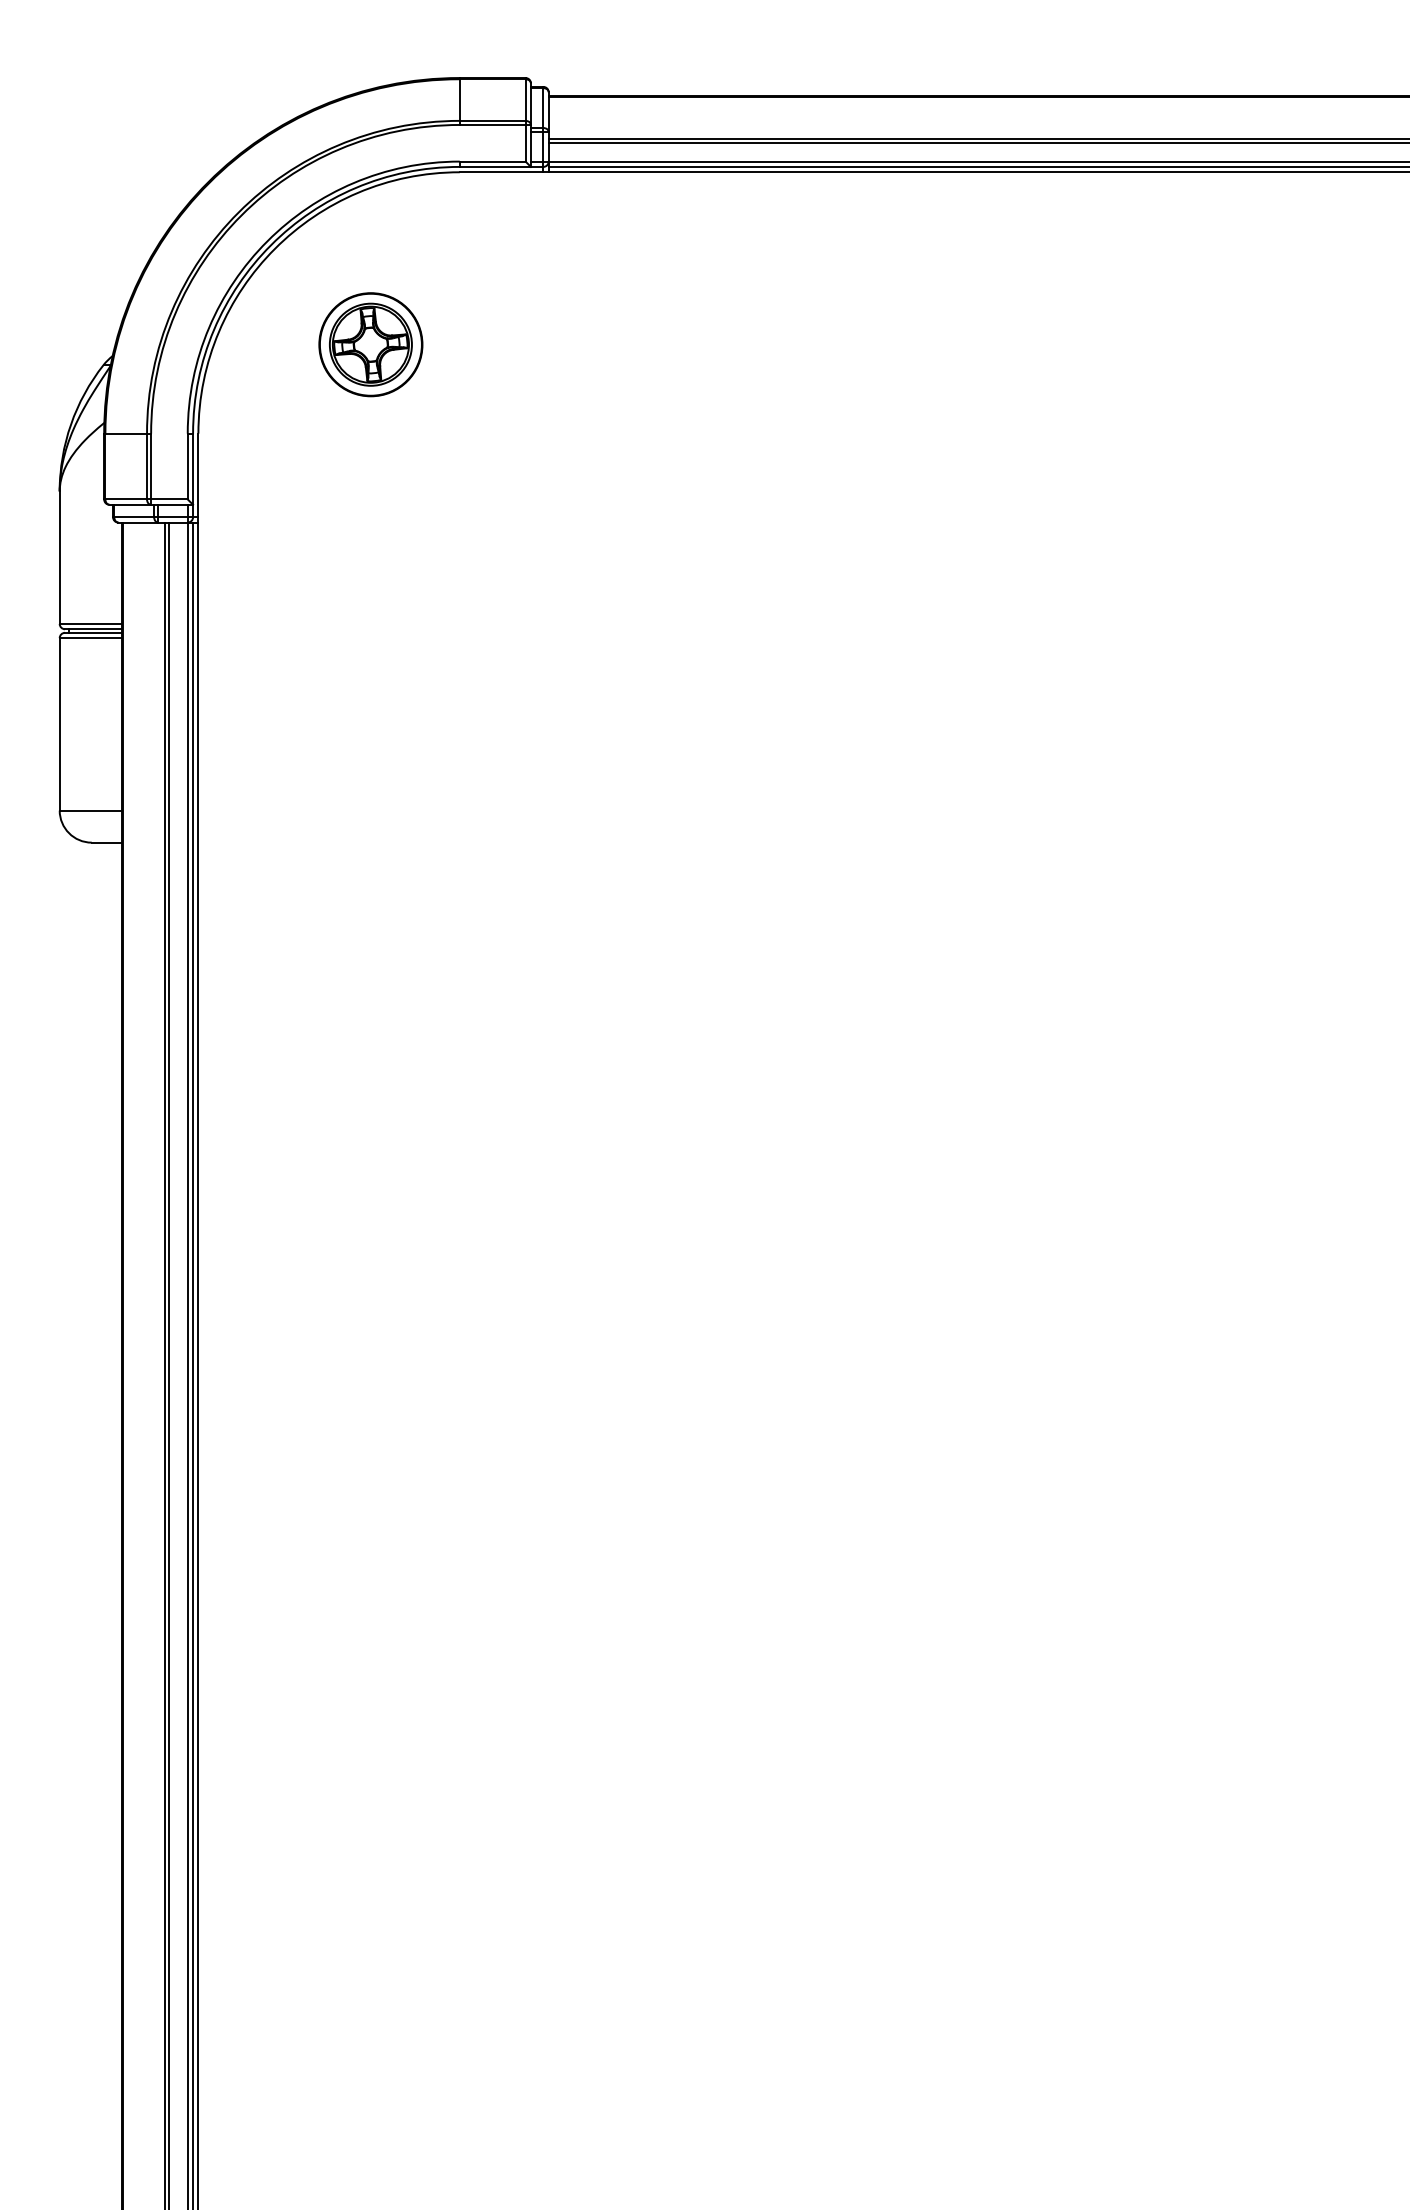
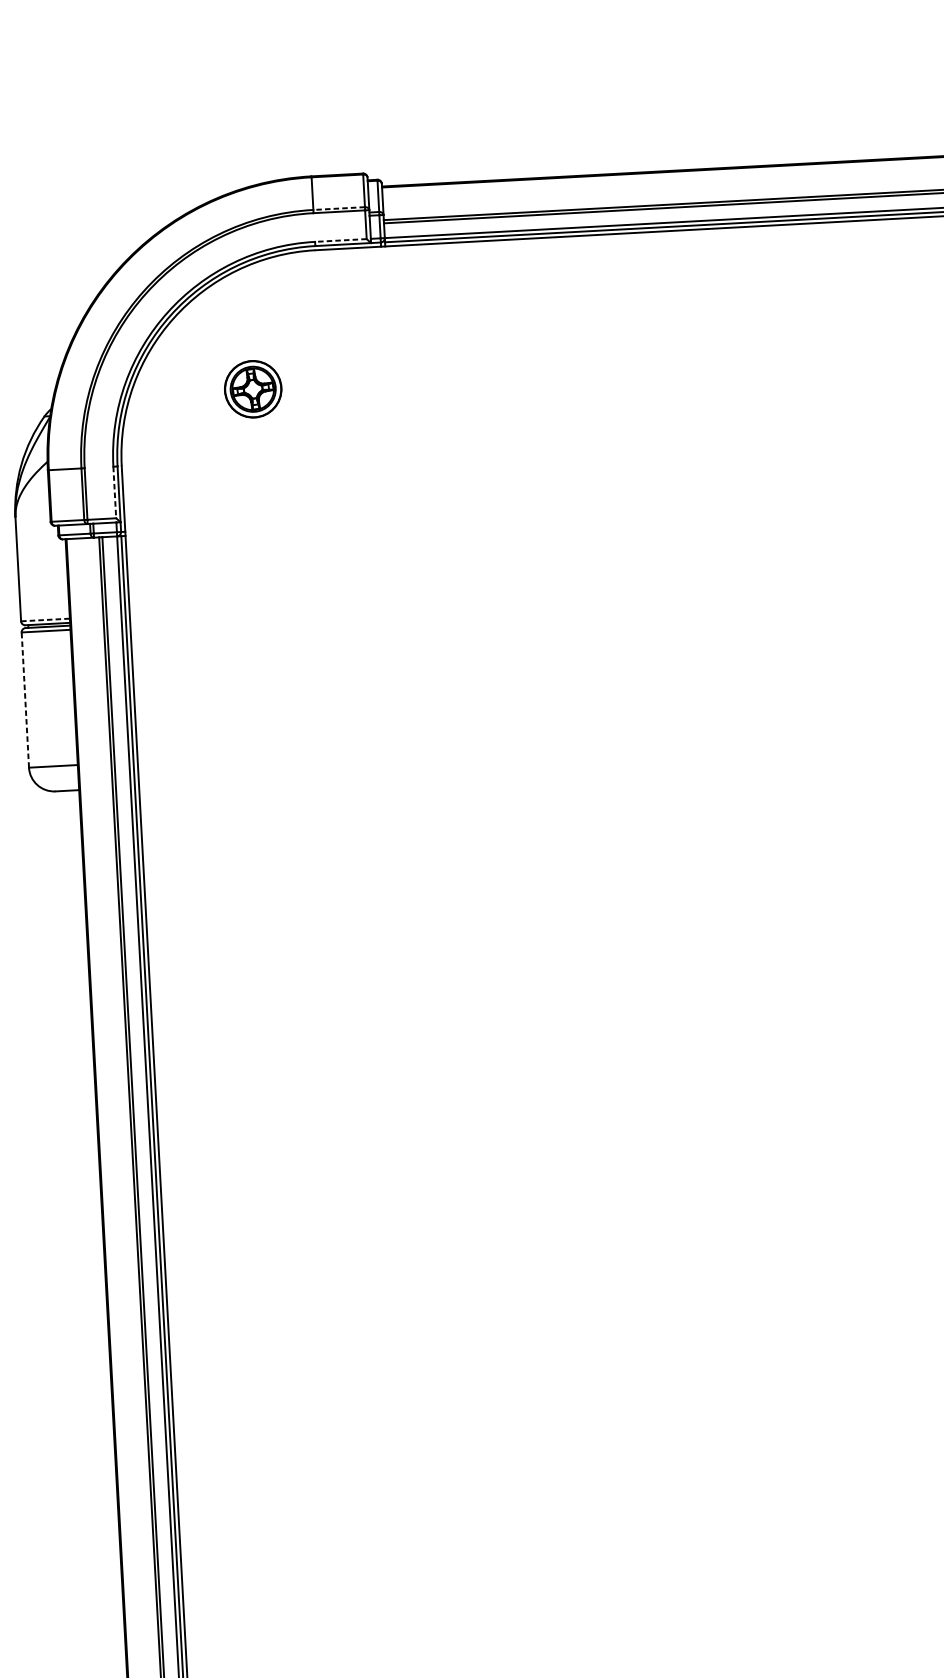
line: (492, 120) -> (339, 208), solid -> dashed
line: (492, 161) -> (340, 240), solid -> dashed
part: (370, 344) -> (252, 389), size x0.7
line: (187, 466) -> (114, 492), solid -> dashed
line: (91, 623) -> (45, 619), solid -> dashed
line: (59, 723) -> (25, 699), solid -> dashed

